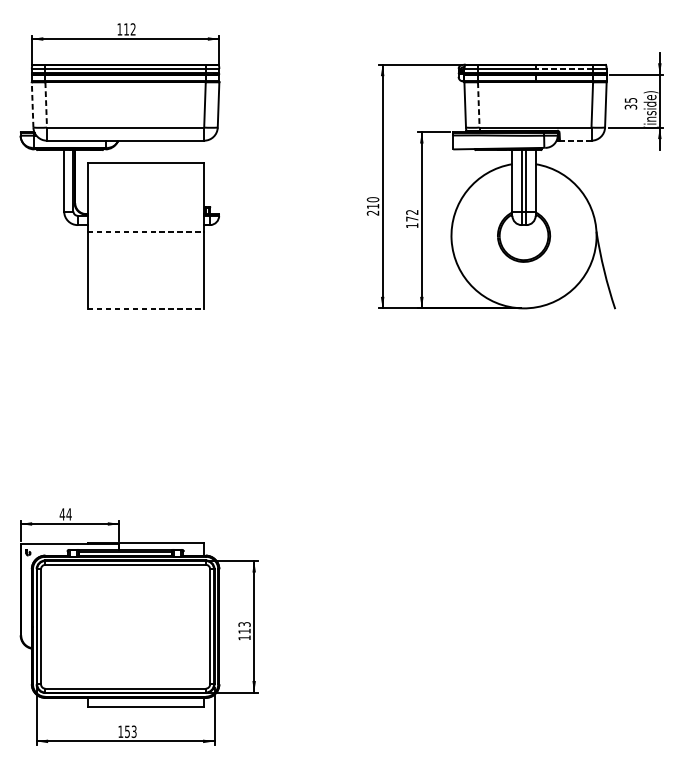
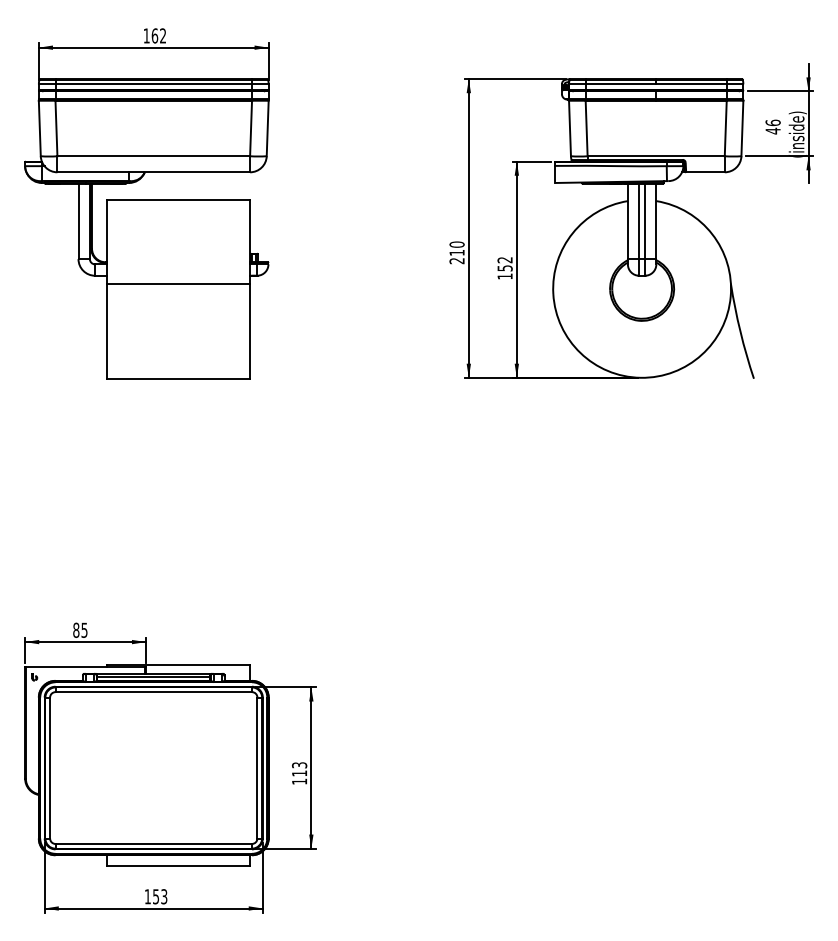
text: (126, 29) -> (154, 35), 112 -> 162
line: (563, 69) -> (690, 84), dashed -> solid
text: (630, 103) -> (772, 126), 35 -> 46
line: (32, 104) -> (39, 128), dashed -> solid
line: (46, 104) -> (56, 128), dashed -> solid
line: (478, 104) -> (586, 128), dashed -> solid
line: (574, 140) -> (704, 172), dashed -> solid
text: (411, 219) -> (504, 268), 172 -> 152
line: (145, 231) -> (178, 283), dashed -> solid
line: (145, 308) -> (178, 378), dashed -> solid
text: (65, 513) -> (79, 629), 44 -> 85

